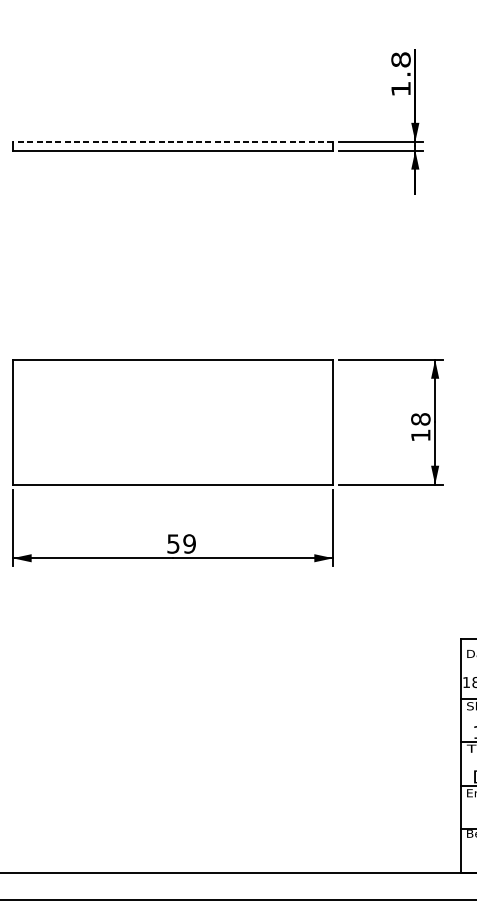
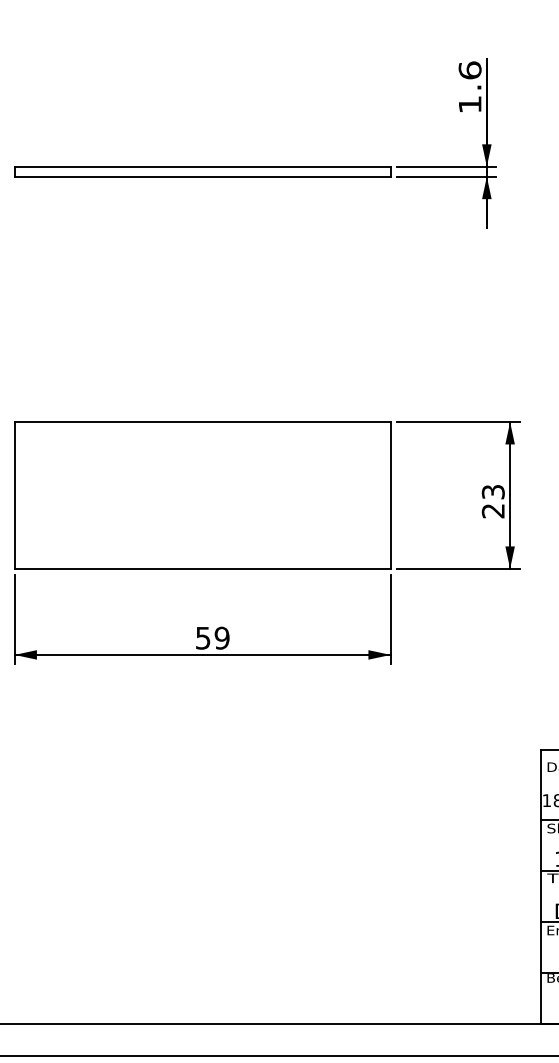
text: (400, 59) -> (469, 70), 1.8 -> 1.6
line: (172, 141) -> (202, 166), dashed -> solid
text: (420, 427) -> (492, 501), 18 -> 23

